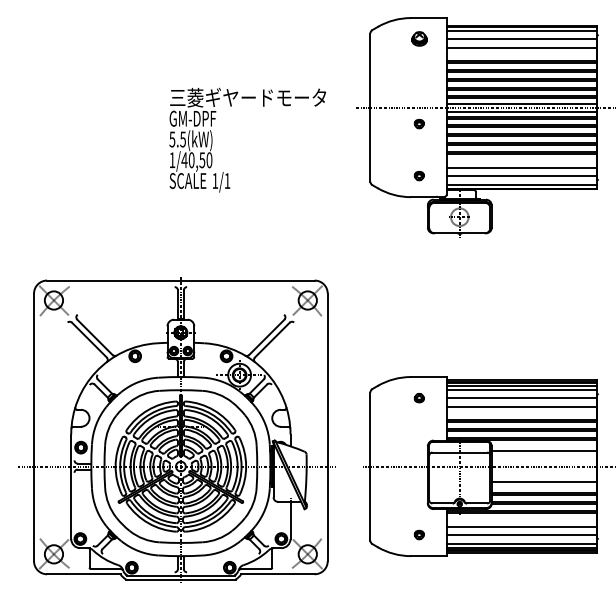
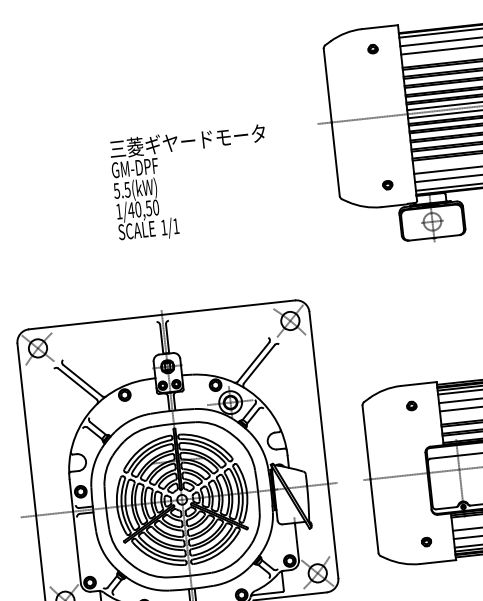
part: (418, 39) -> (372, 49), size x0.62
part: (419, 124) -> (382, 133), removed
text: (247, 139) -> (191, 182), moved

